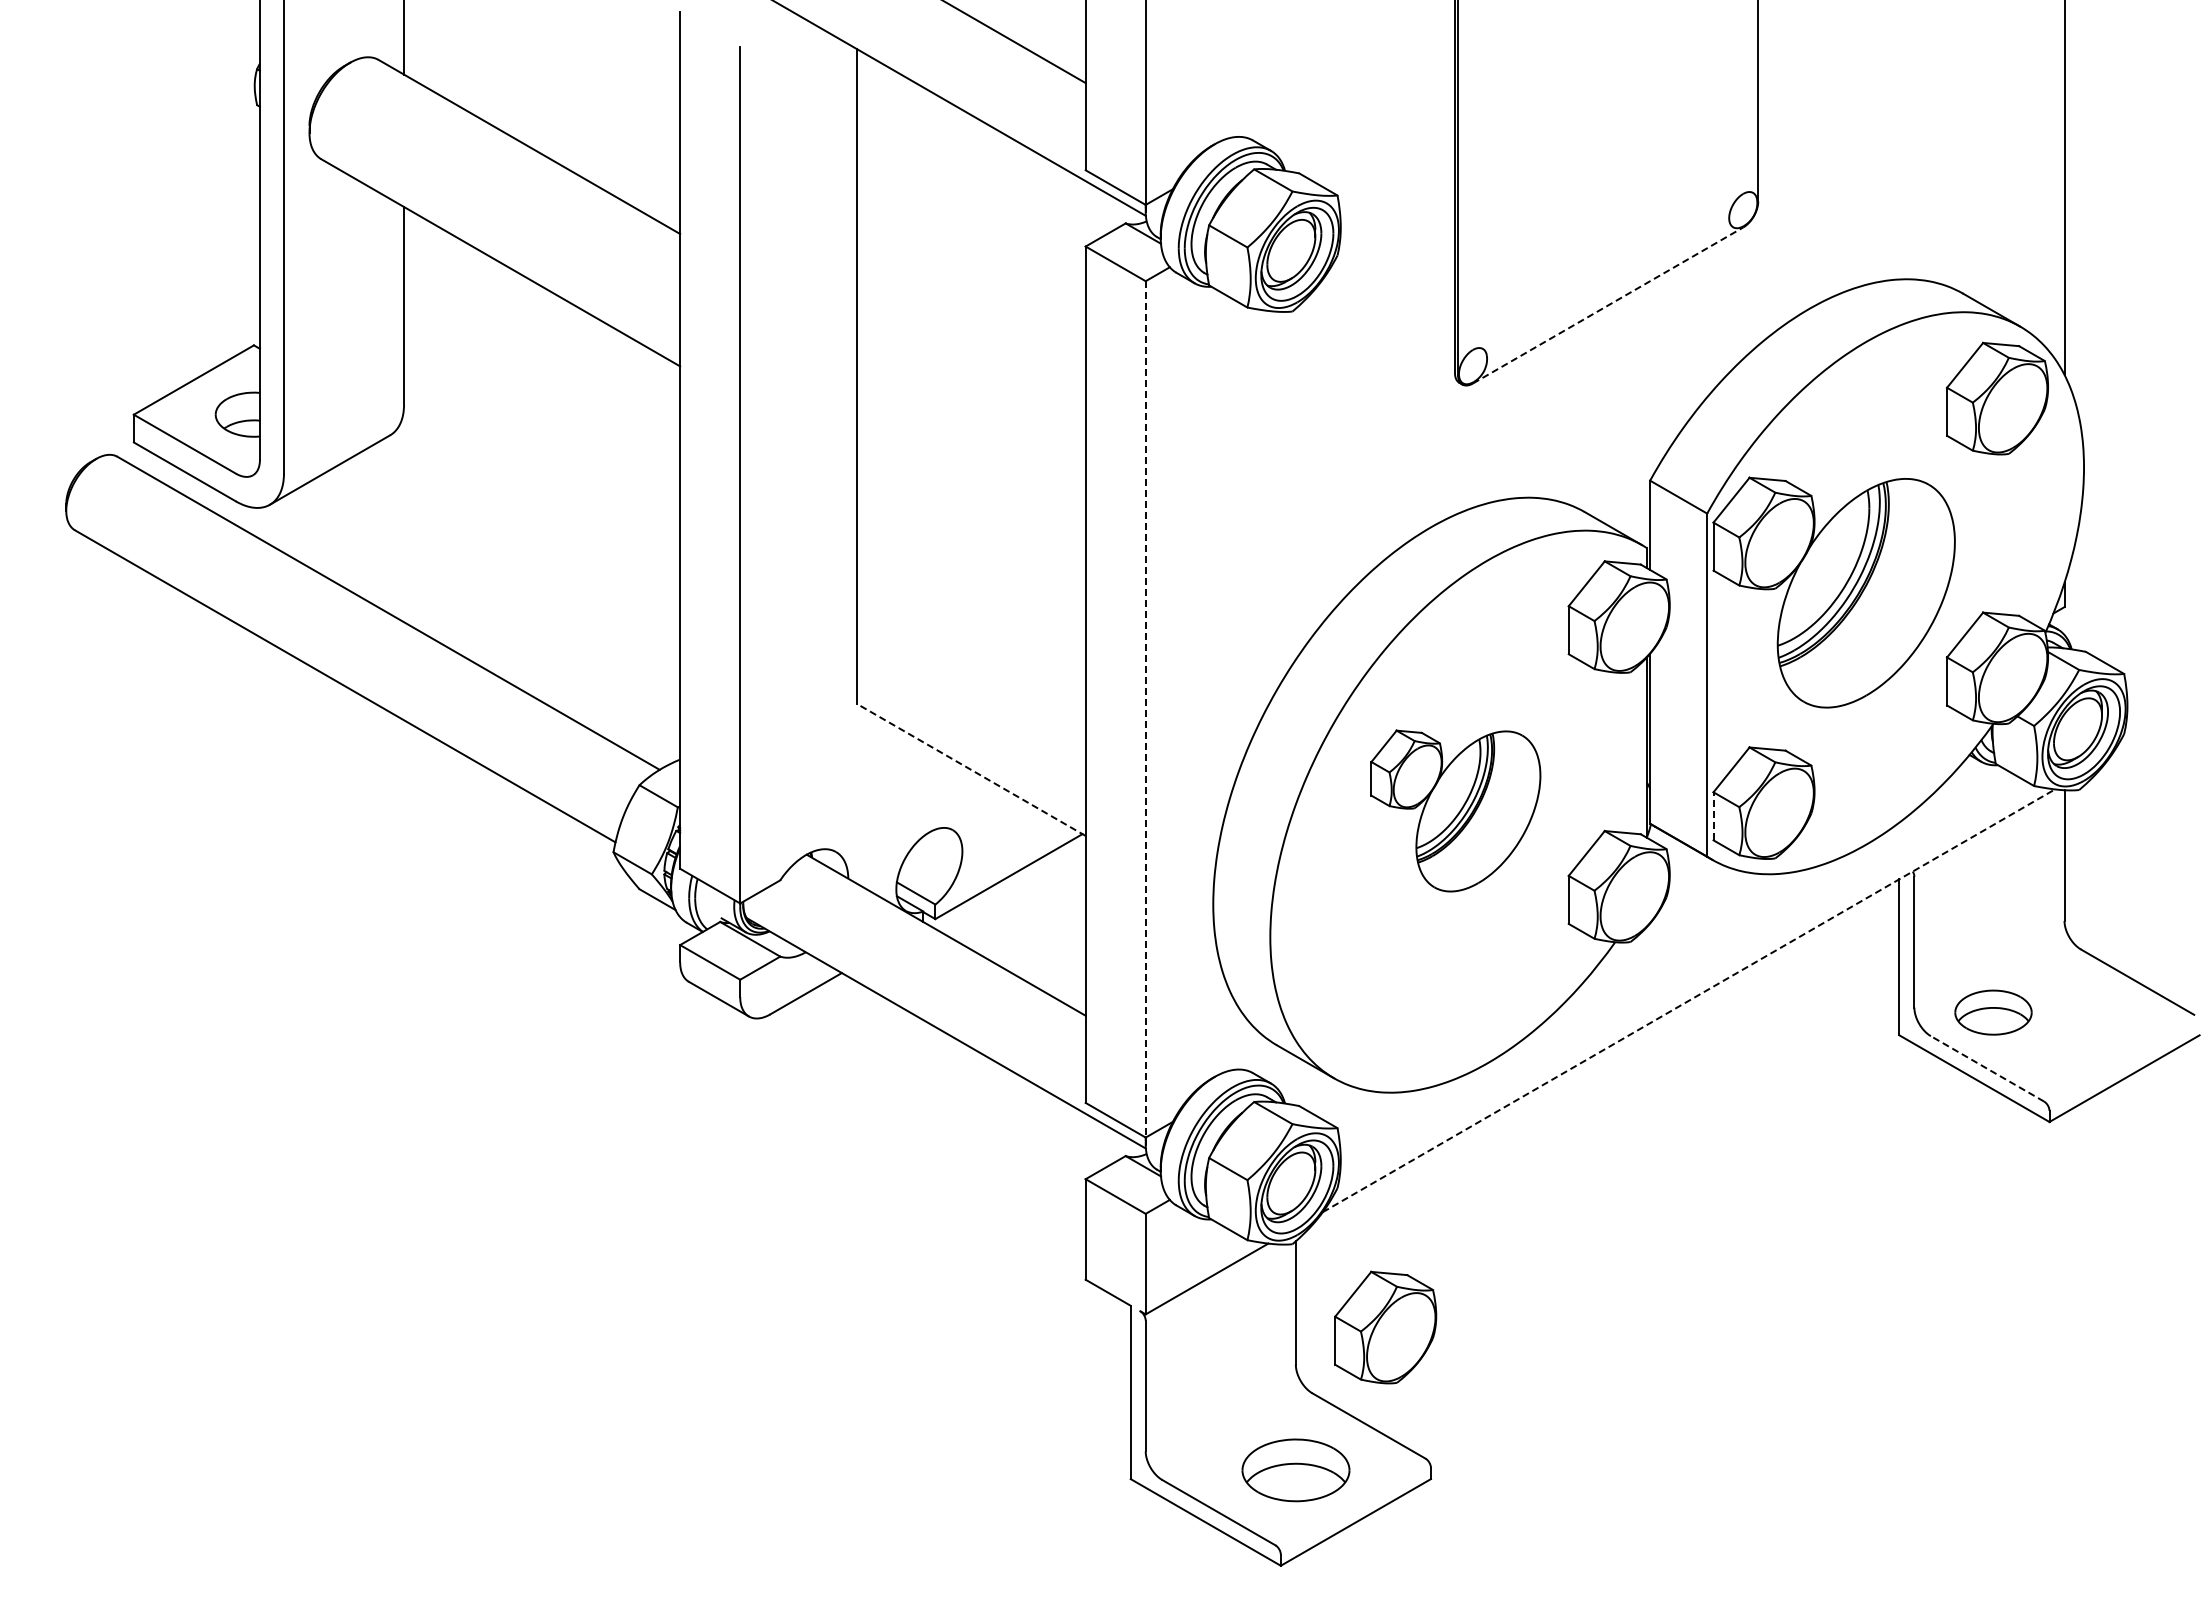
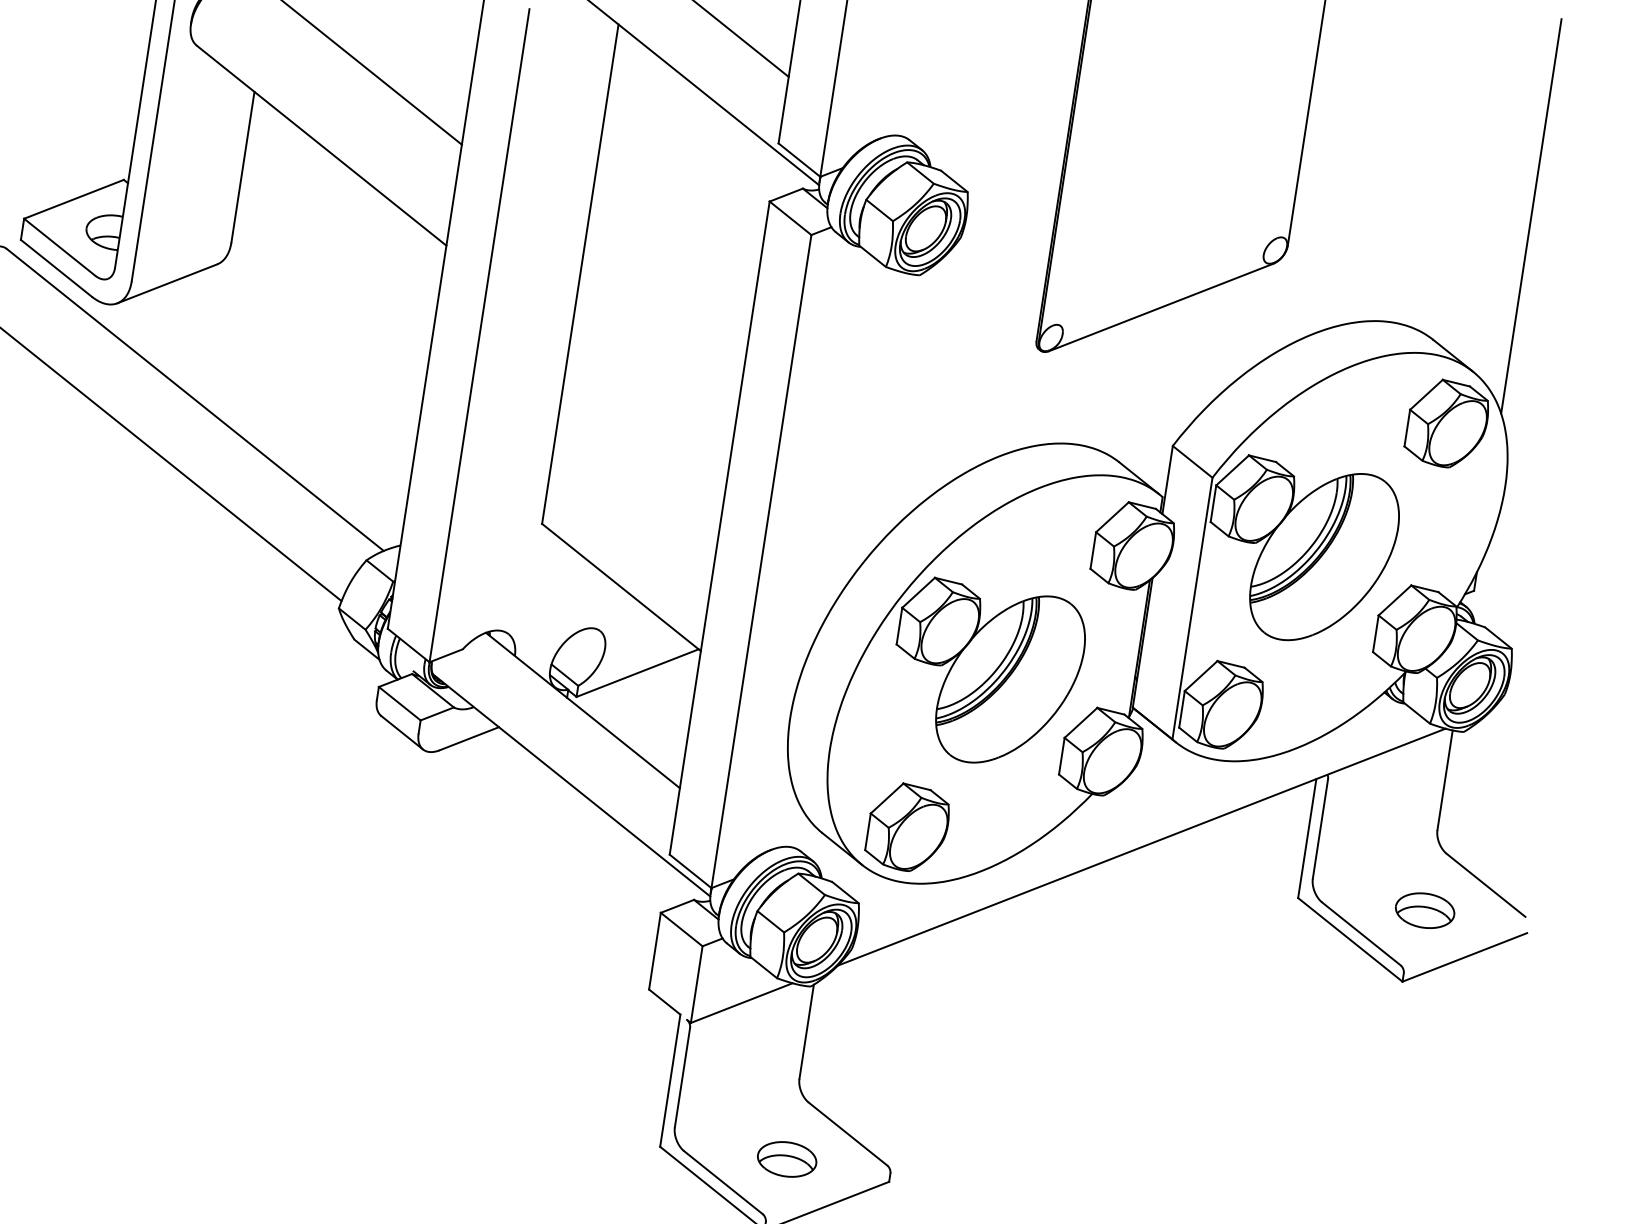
line: (1608, 305) -> (1161, 307), dashed -> solid
line: (1145, 709) -> (761, 561), dashed -> solid
line: (971, 770) -> (621, 587), dashed -> solid
part: (1455, 810) -> (985, 674), size x1.43
line: (1713, 815) -> (1182, 708), dashed -> solid
line: (1688, 1000) -> (1141, 846), dashed -> solid
part: (1993, 1012) -> (1425, 910), moved
line: (1987, 1068) -> (1361, 933), dashed -> solid
part: (1385, 1327) -> (907, 827), moved
part: (1295, 1470) -> (786, 1159), size x0.71

